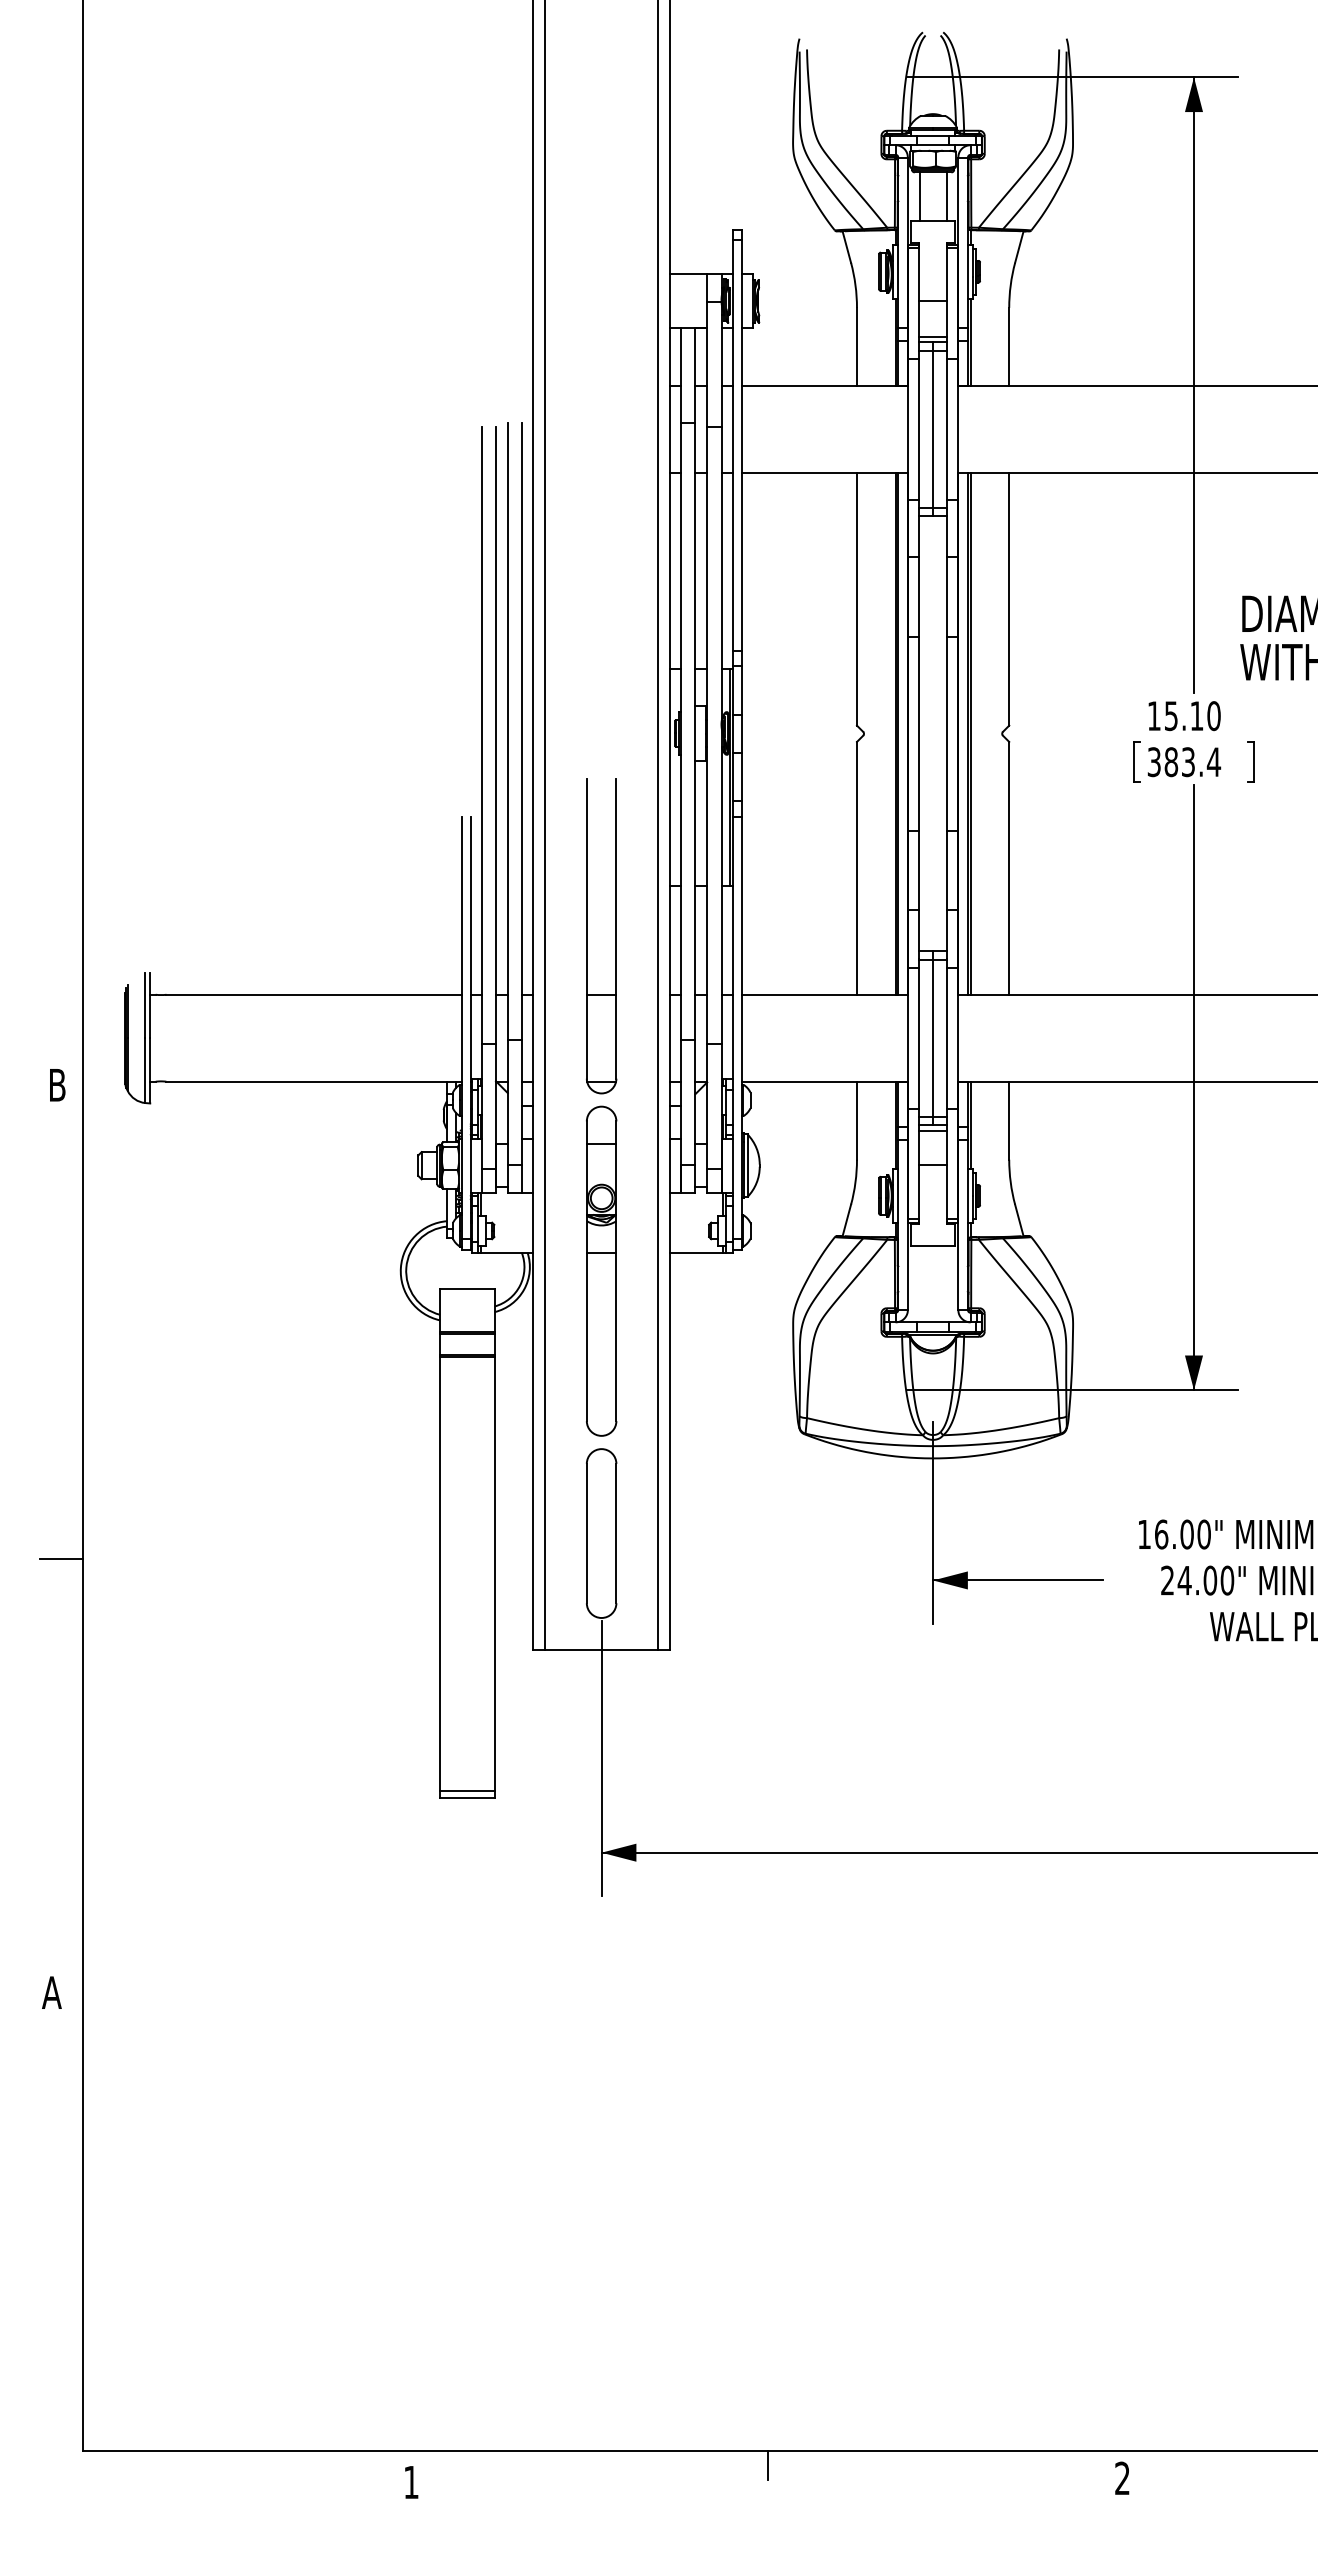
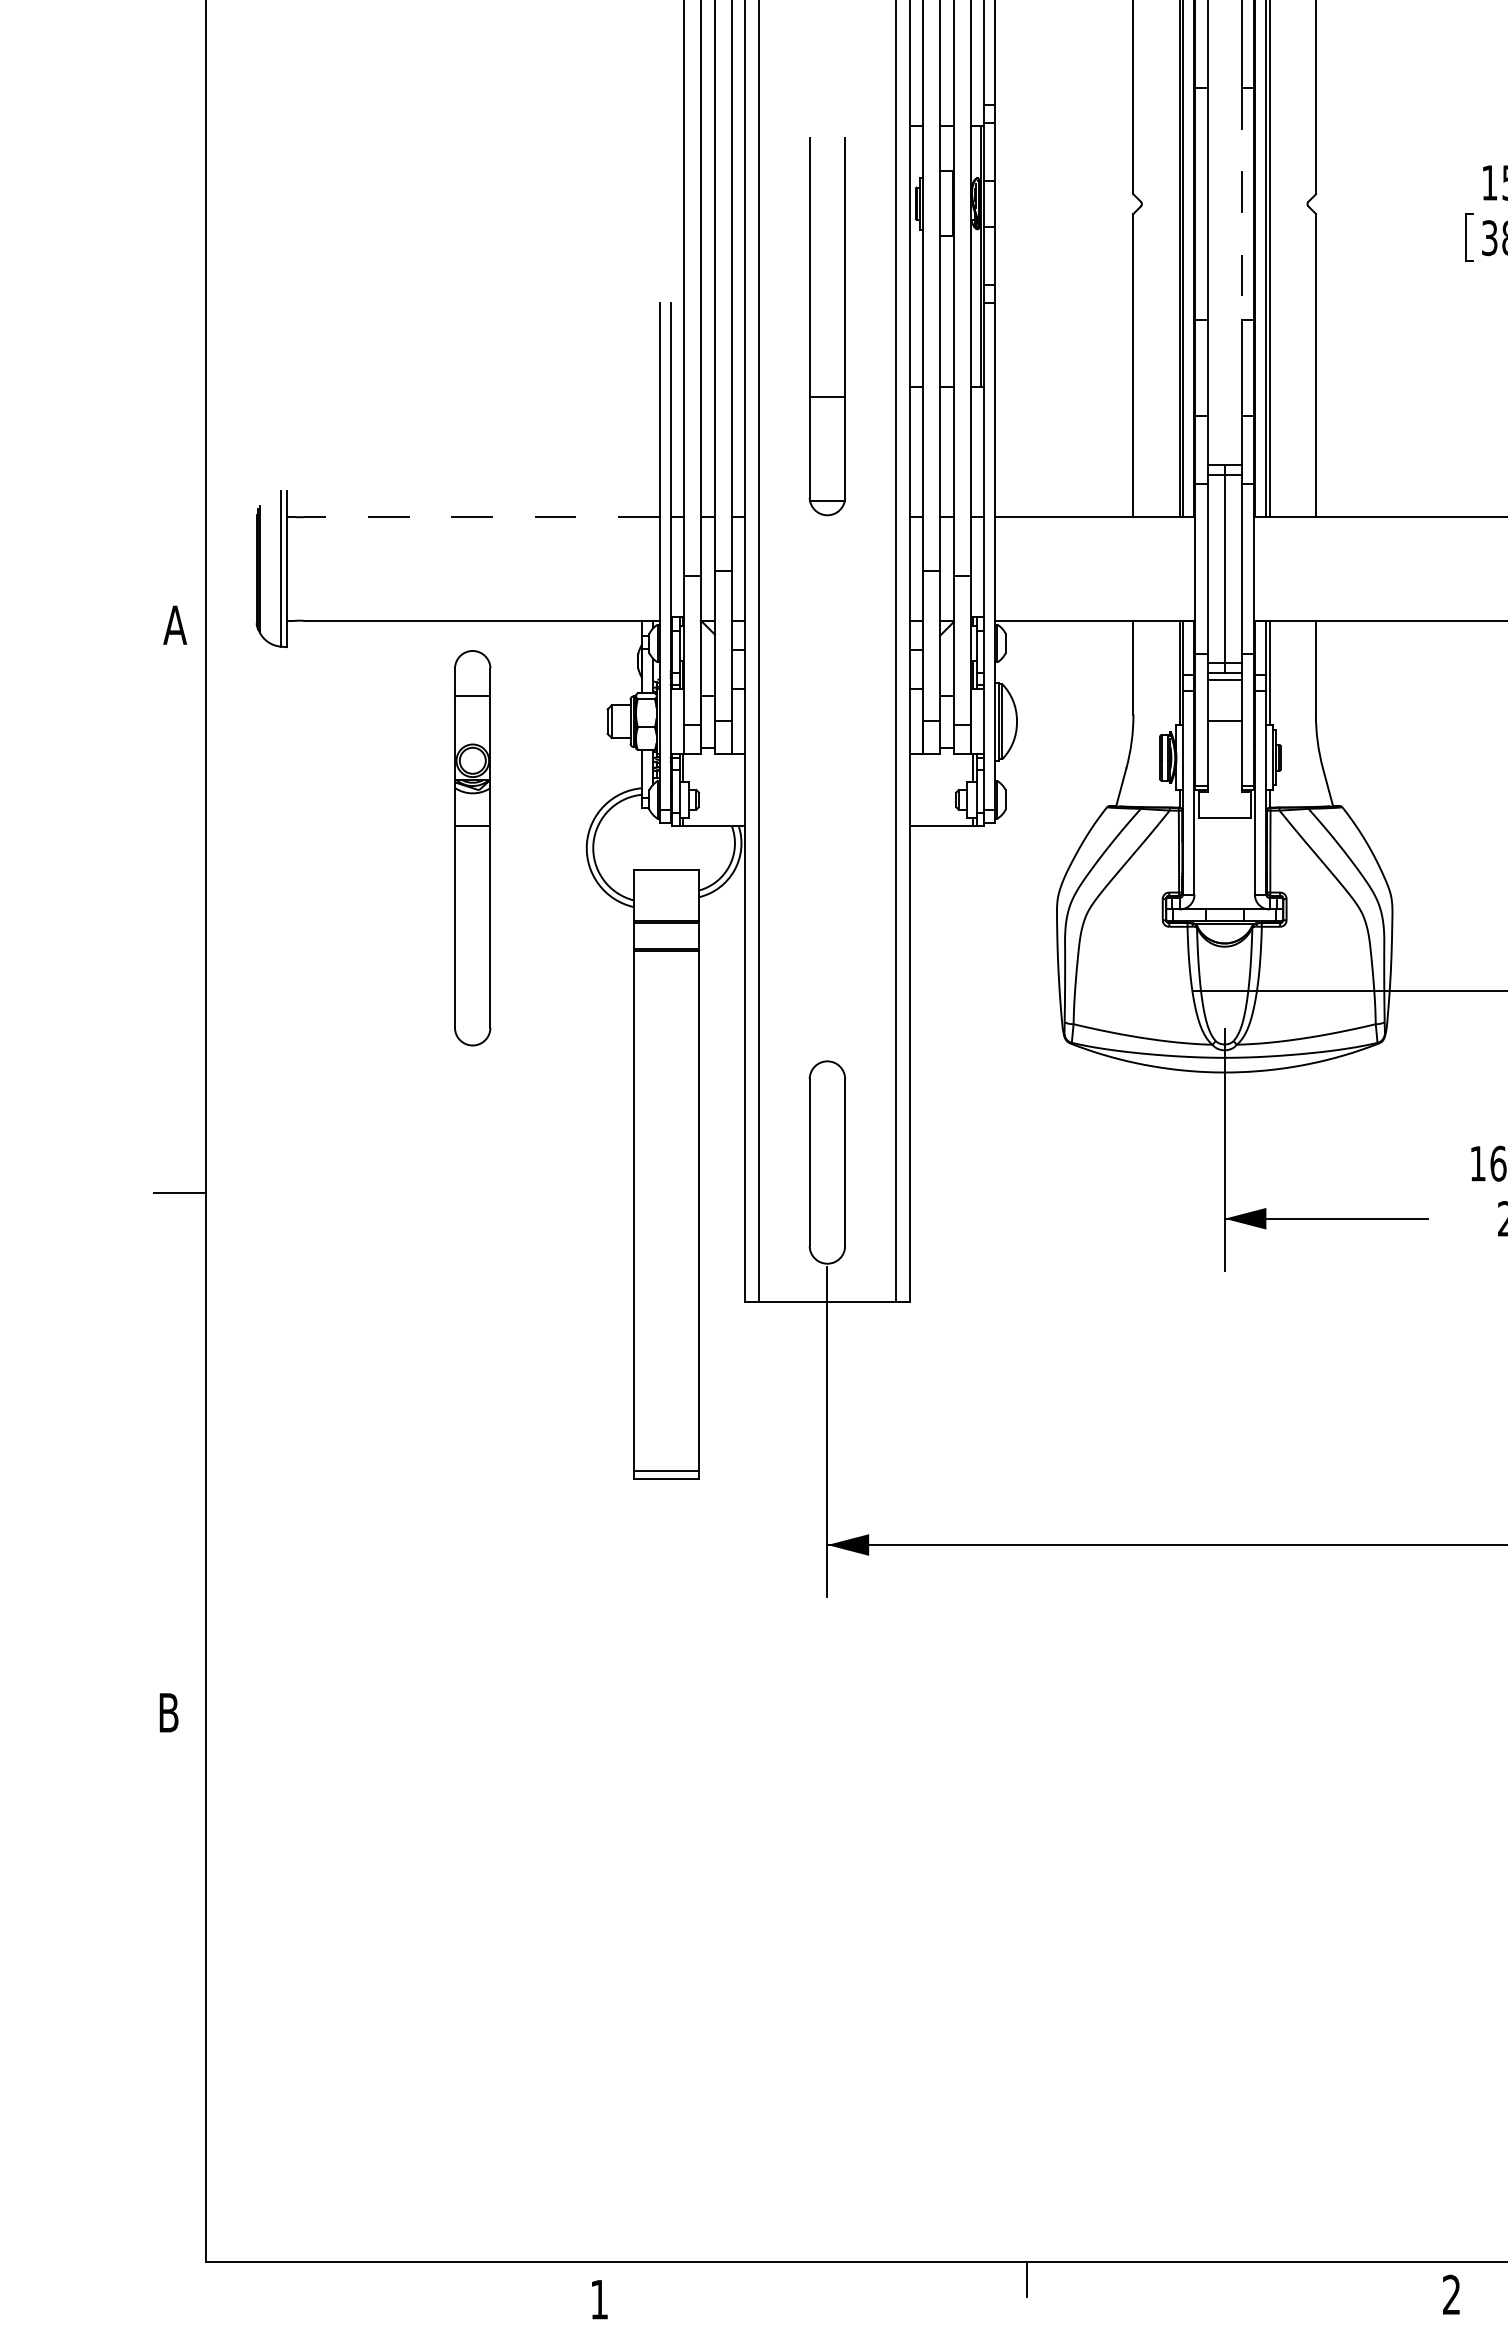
line: (947, 734) -> (1241, 204), solid -> dashed
part: (587, 936) -> (810, 327), moved
line: (314, 994) -> (483, 516), solid -> dashed
text: (57, 1085) -> (175, 625), B -> A
part: (601, 1270) -> (472, 847), moved
text: (51, 1992) -> (168, 1712), A -> B

